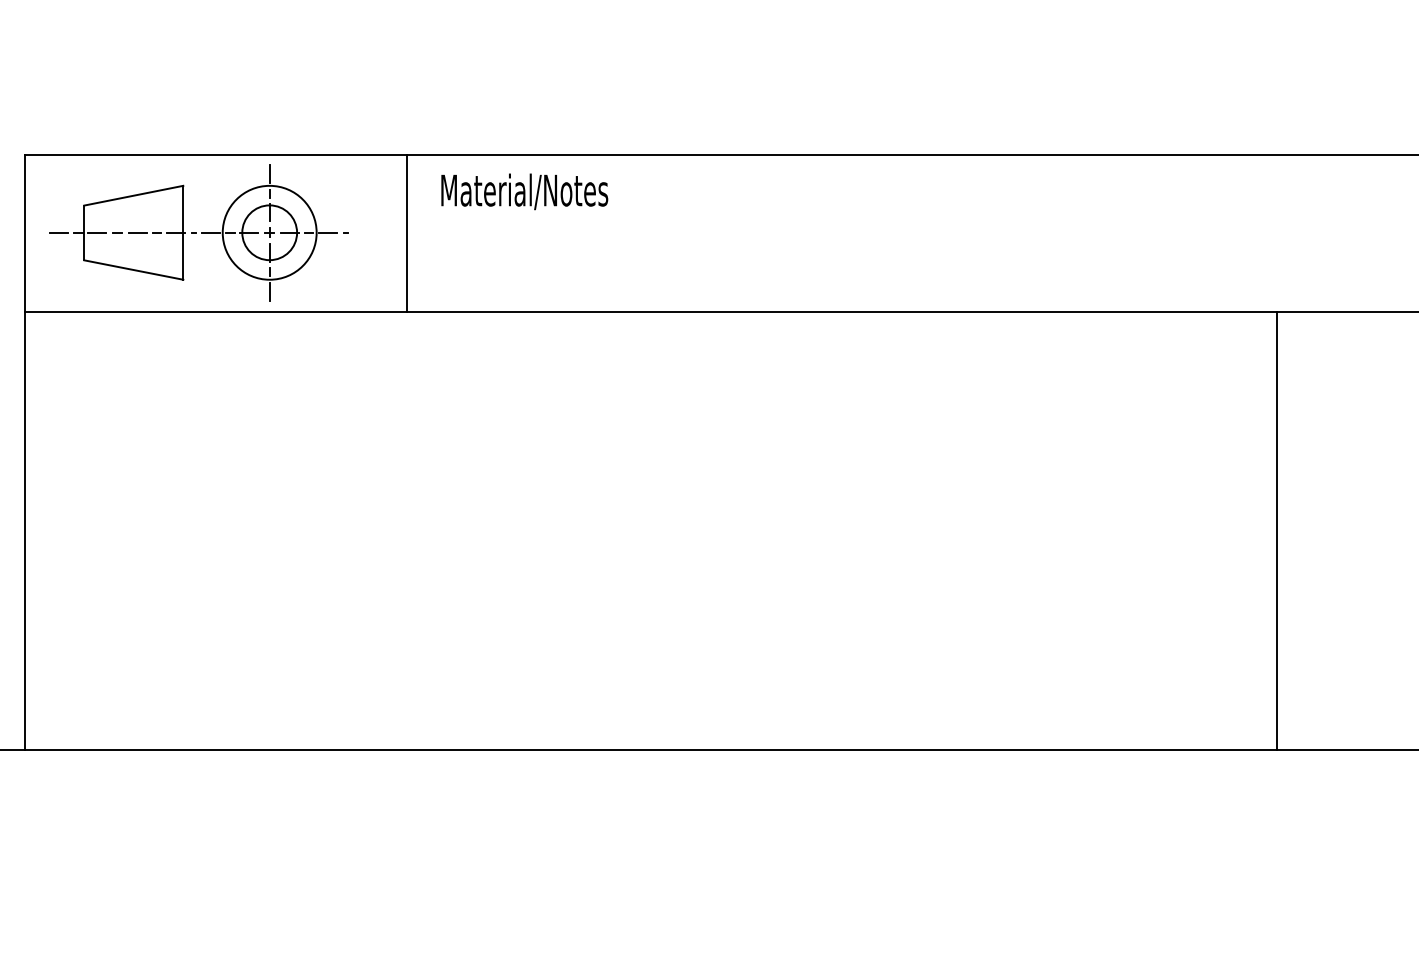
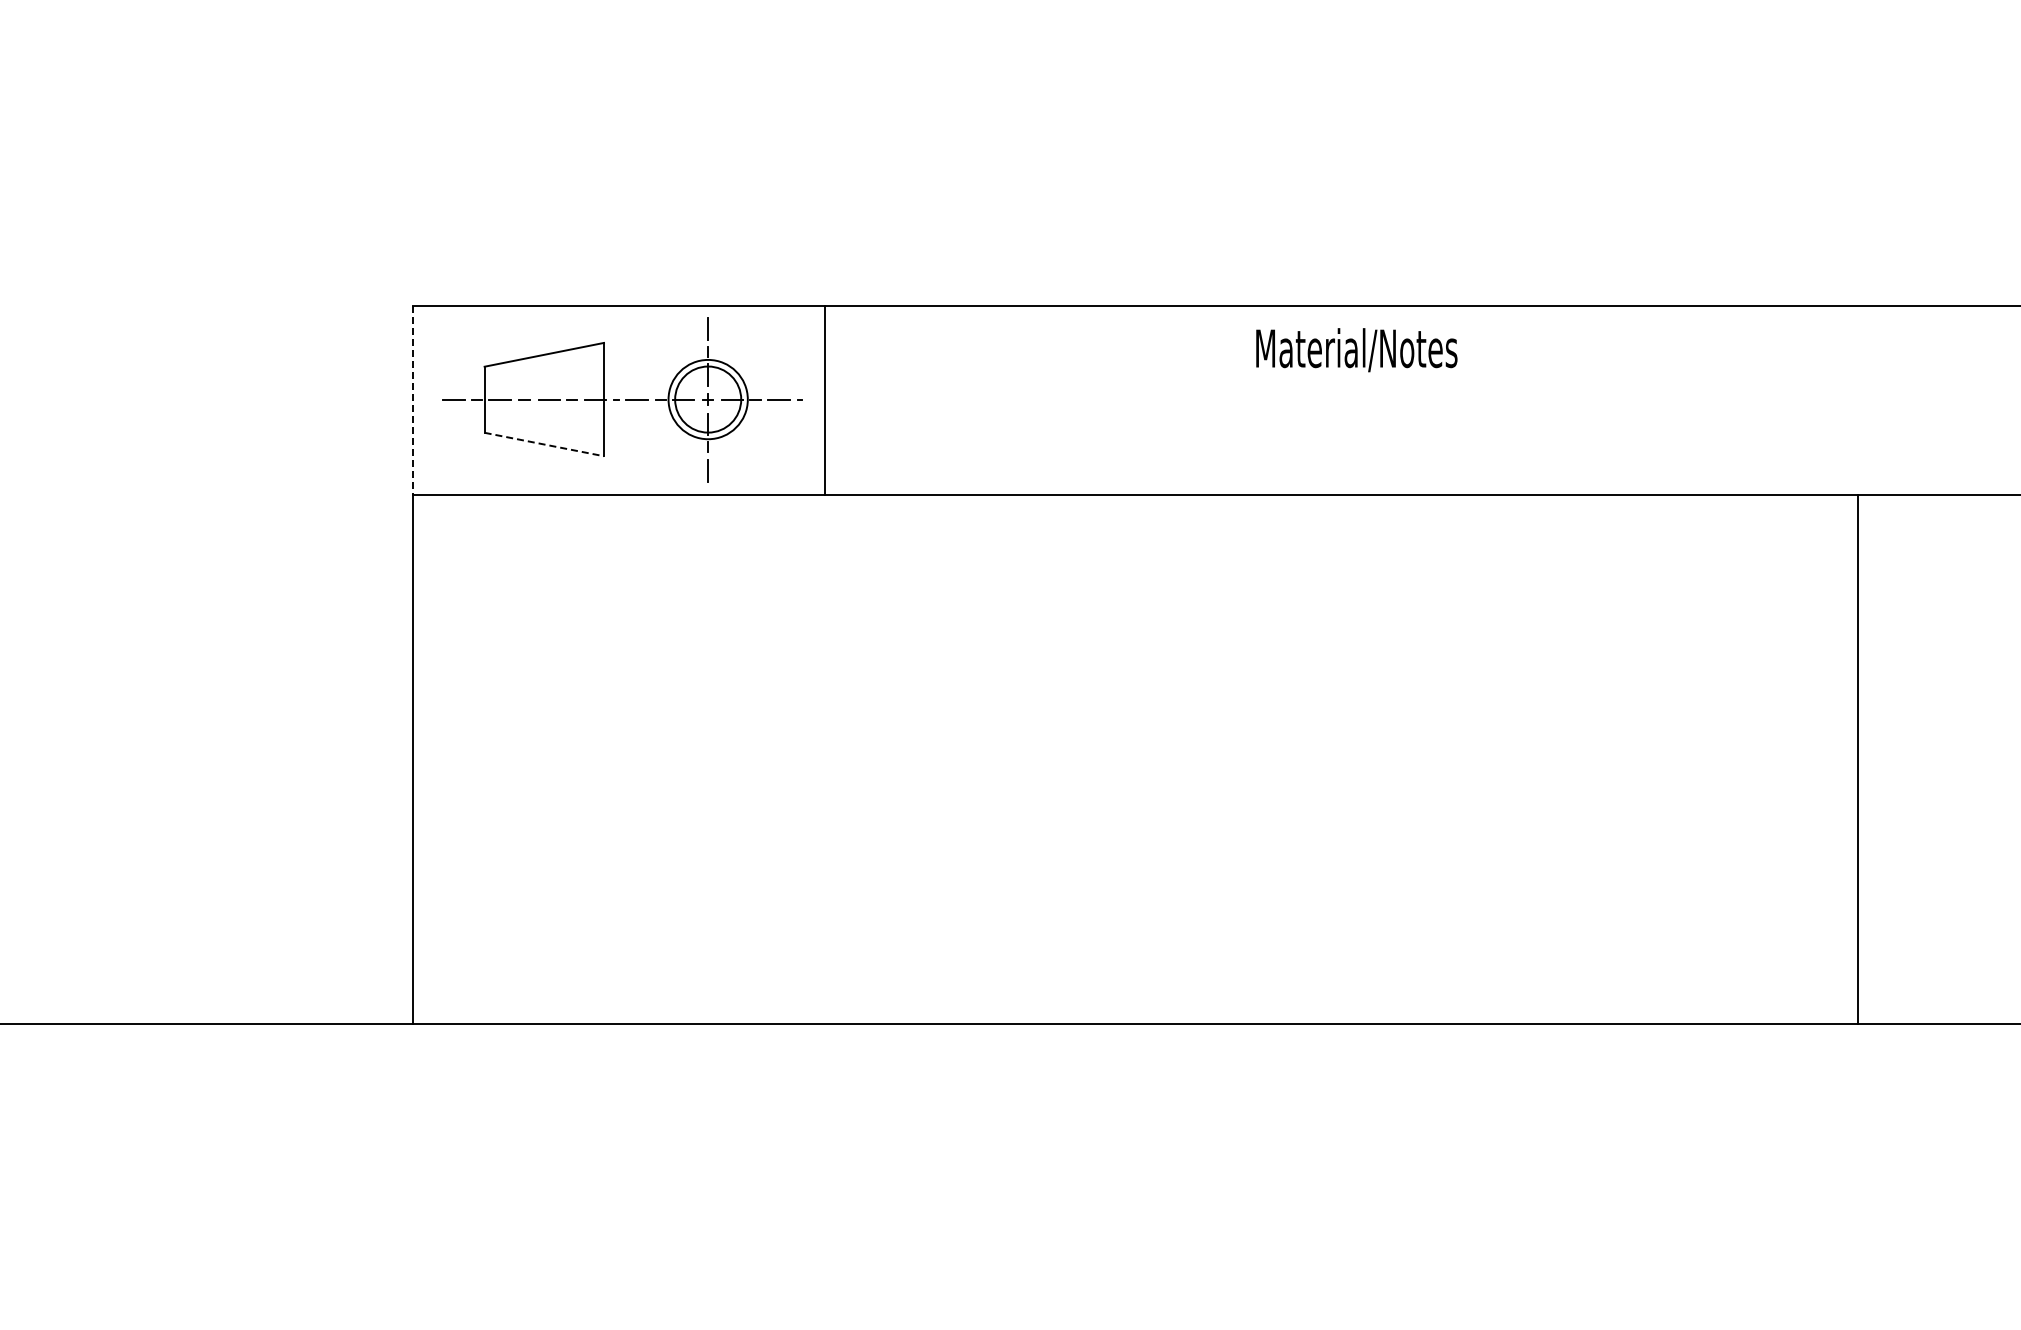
text: (524, 192) -> (1356, 350), moved
circle: (269, 232) -> (707, 399), size x0.7
line: (406, 233) -> (824, 400), moved
line: (25, 234) -> (413, 401), solid -> dashed
line: (133, 270) -> (544, 444), solid -> dashed
line: (1277, 531) -> (1857, 759), moved

